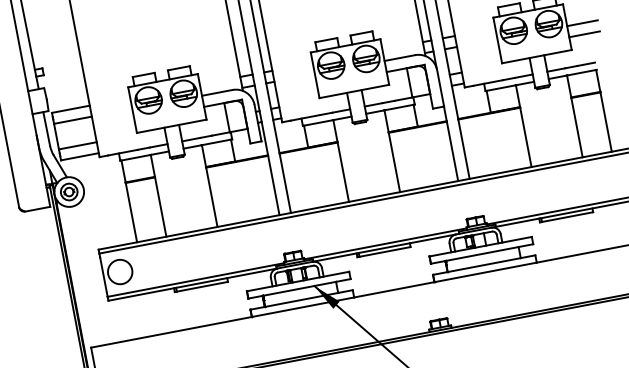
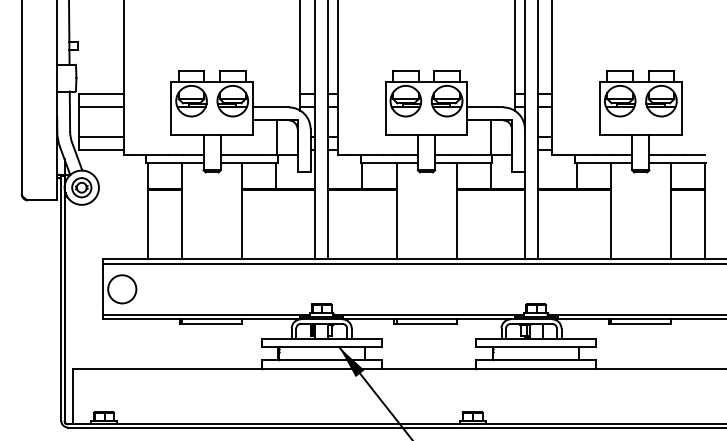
line: (582, 23) -> (699, 107), removed
line: (584, 34) -> (699, 120), removed

